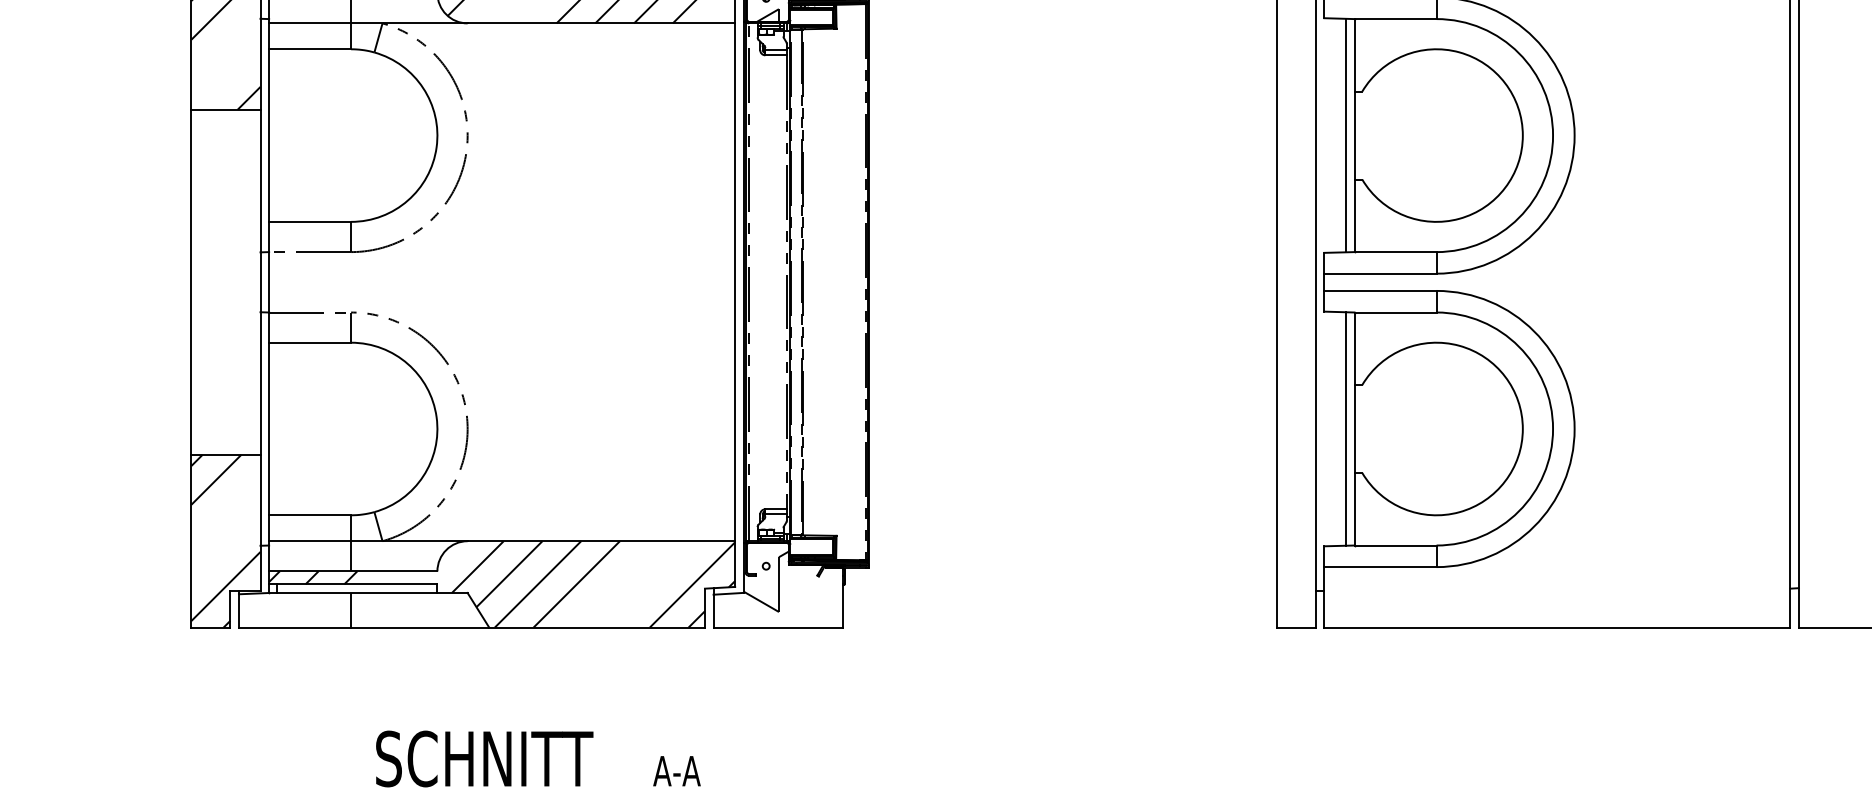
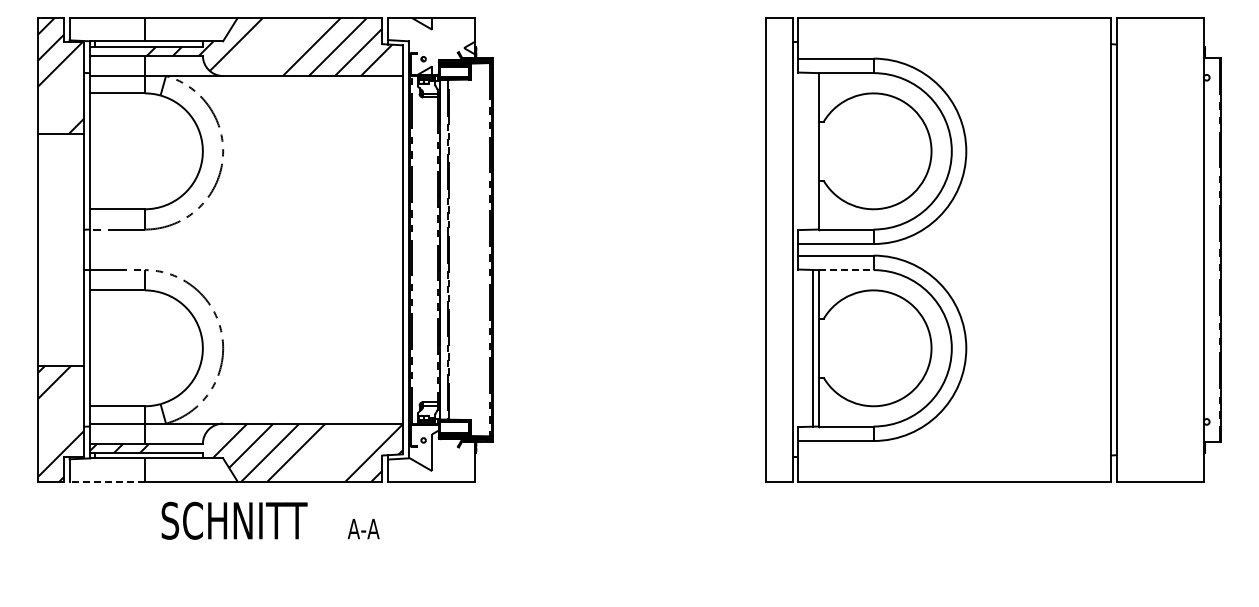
line: (1345, 134) -> (812, 150), removed
line: (1396, 313) -> (846, 270), solid -> dashed
line: (295, 627) -> (107, 481), solid -> dashed
text: (538, 758) -> (270, 520), moved

